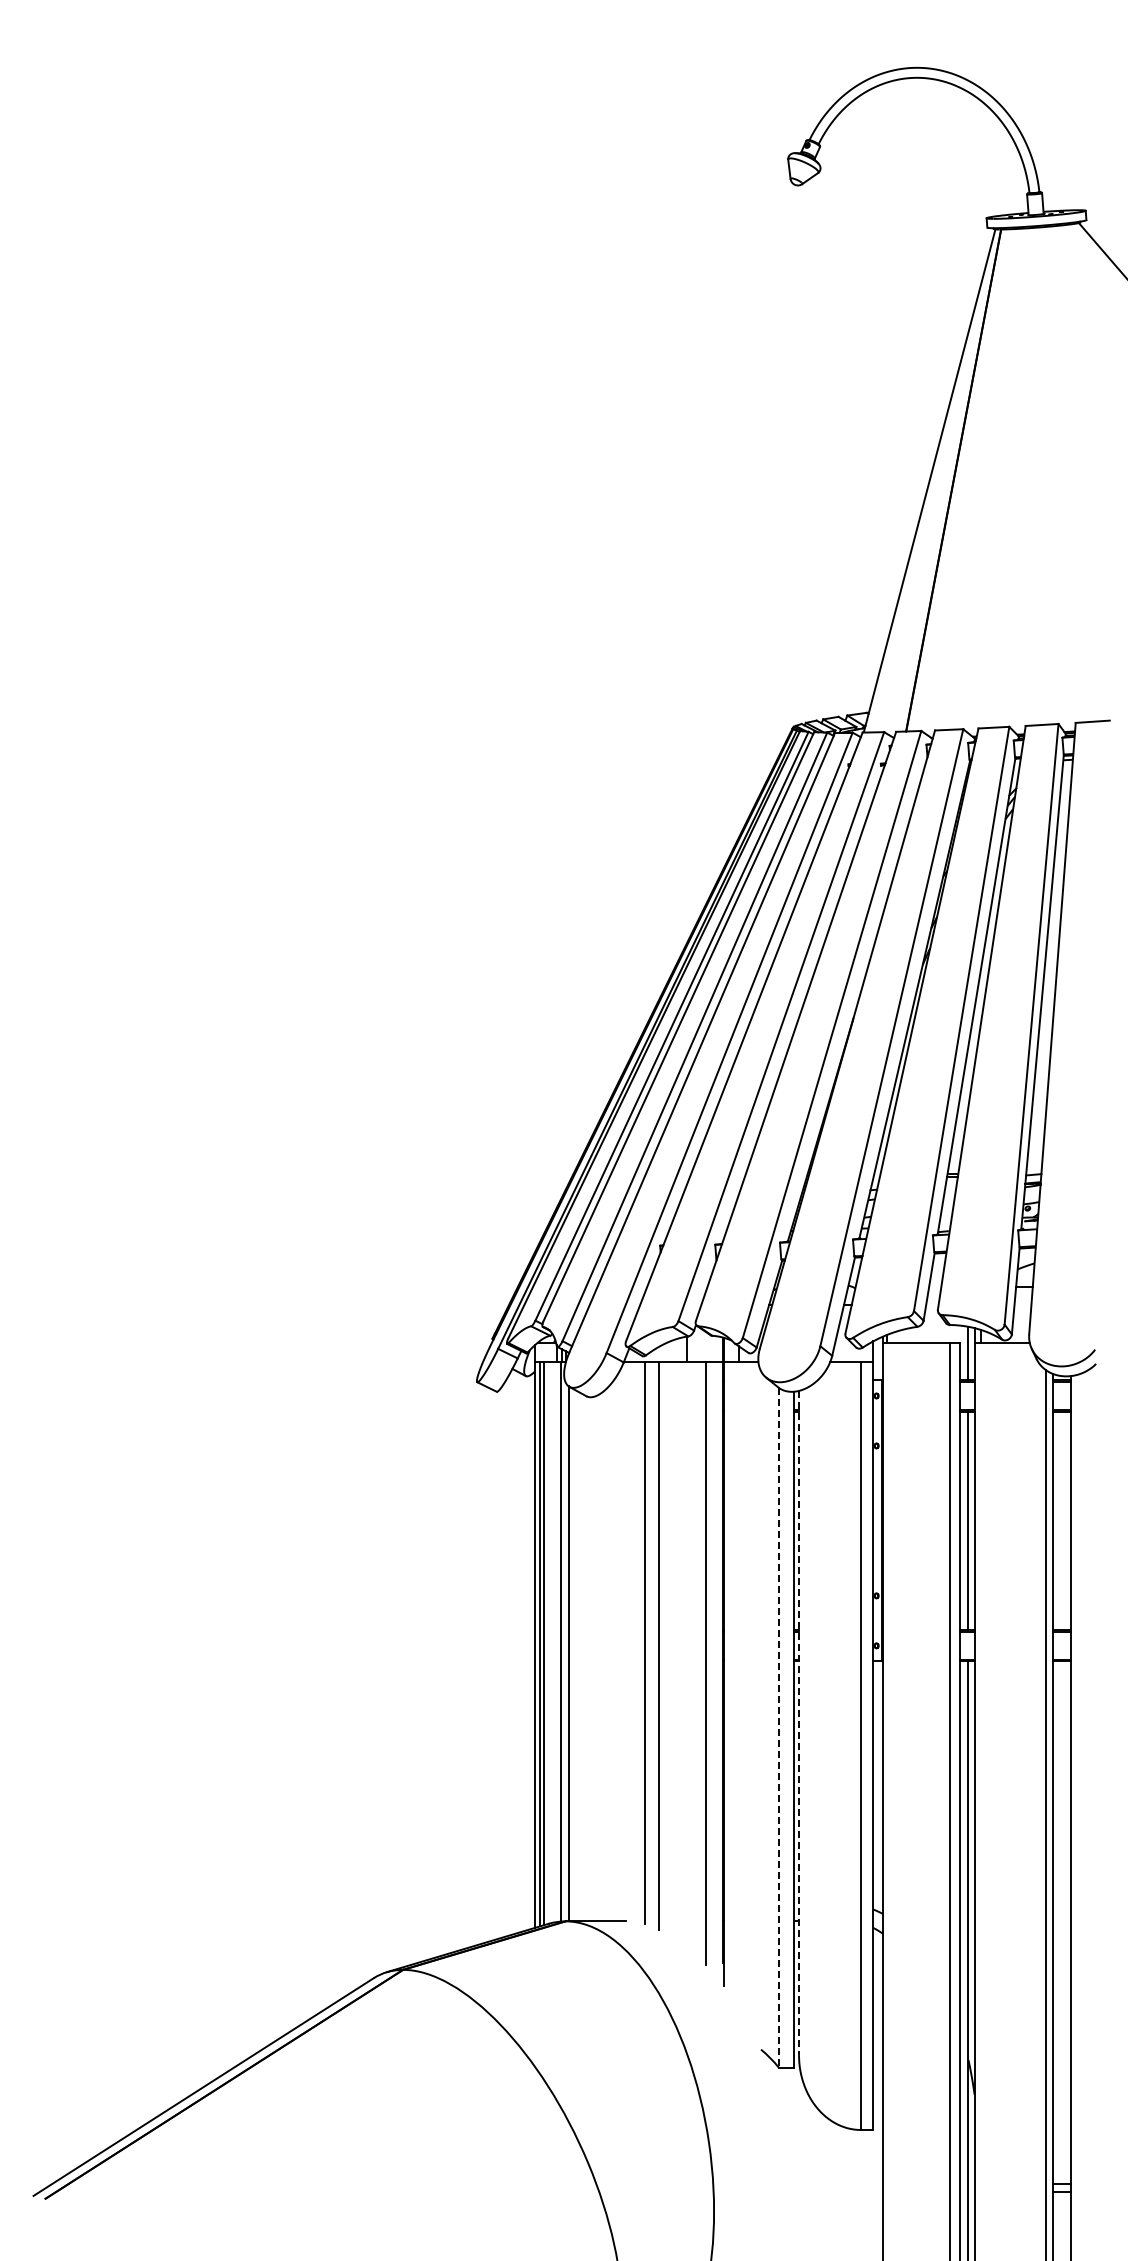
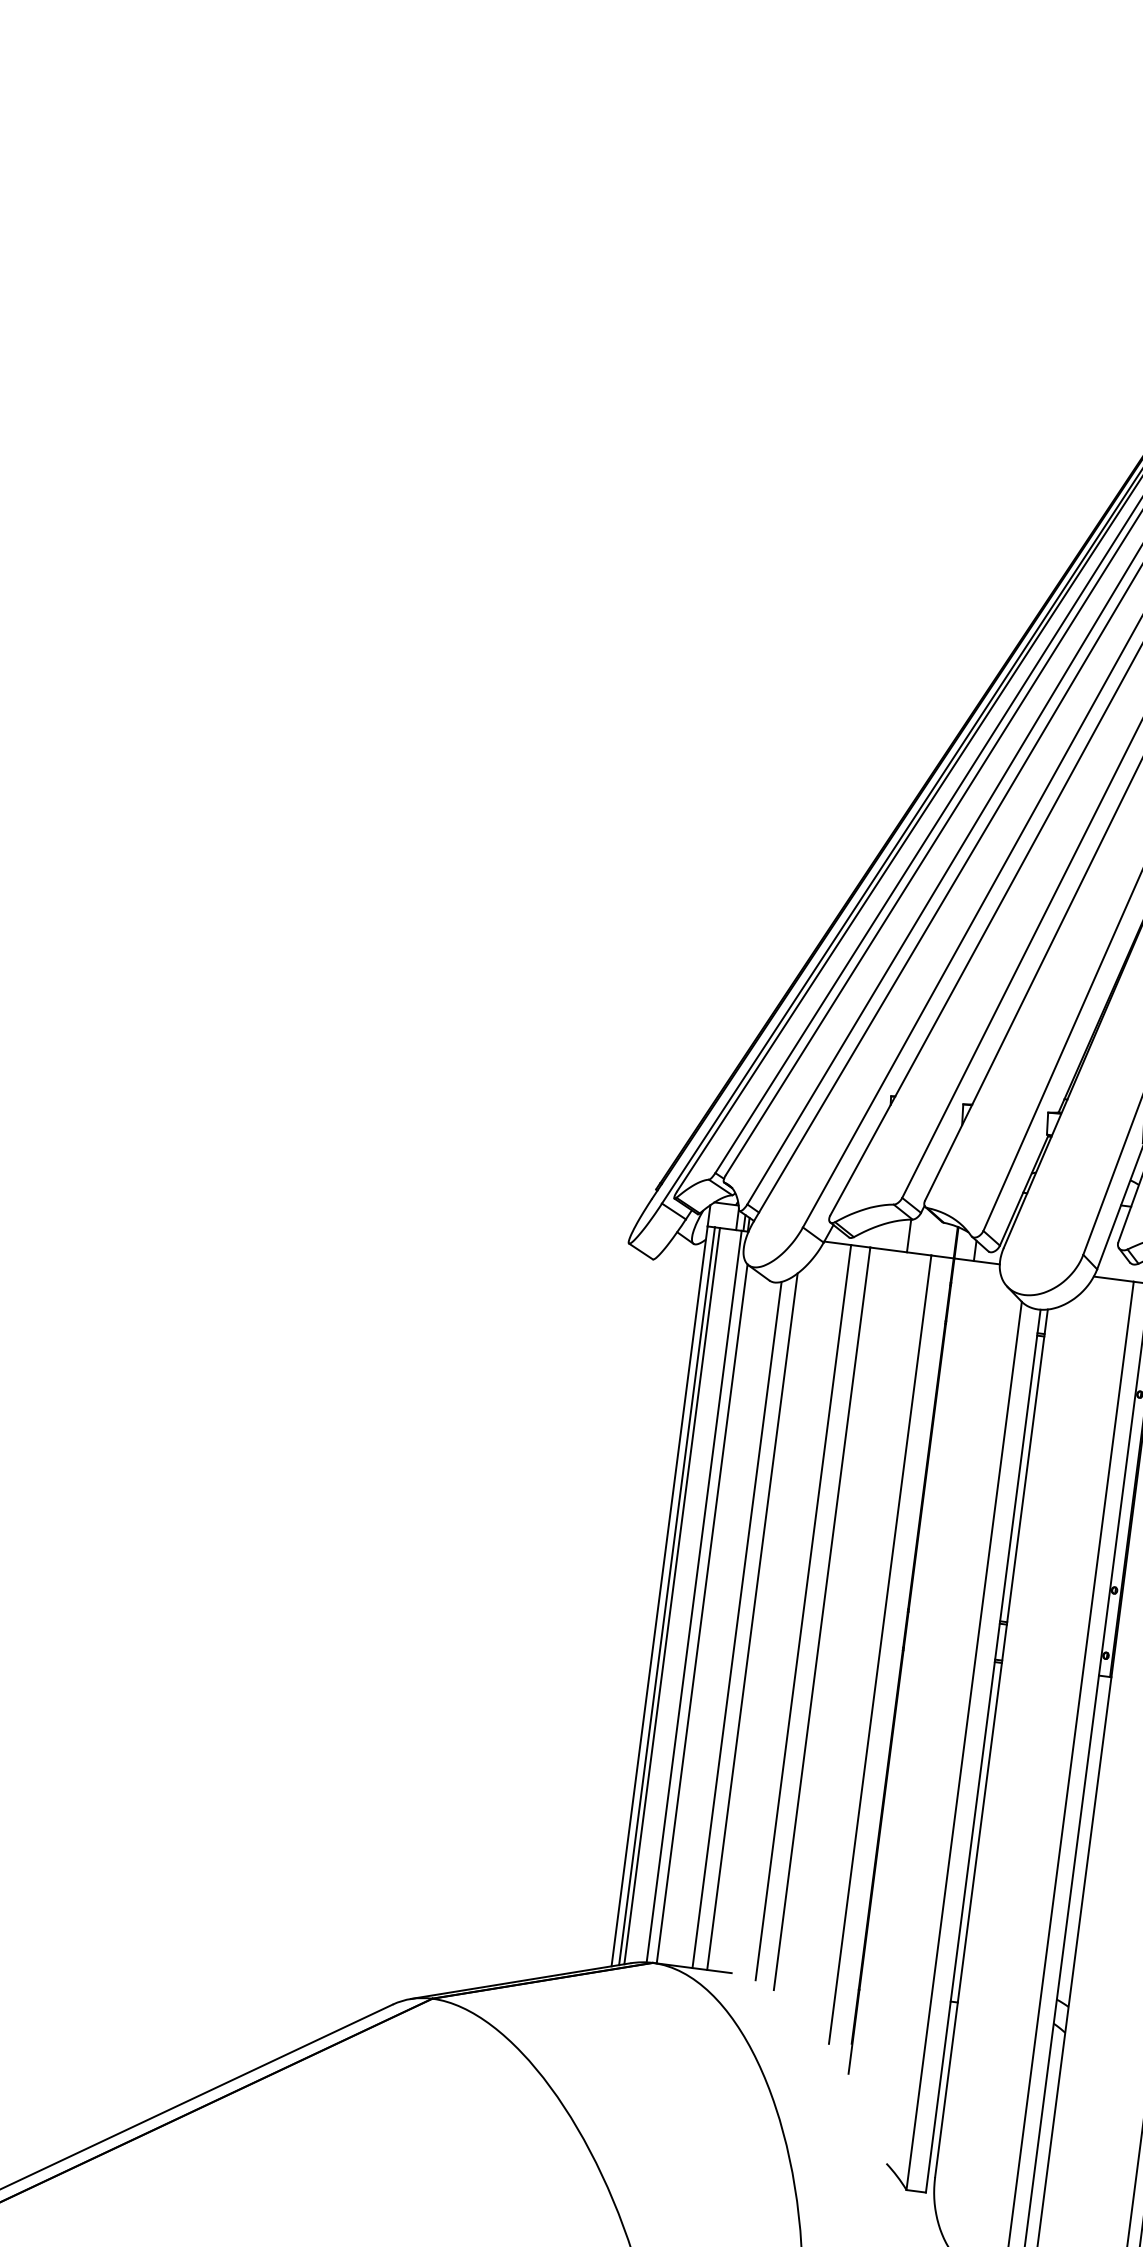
line: (607, 1654) -> (752, 1621), added
line: (595, 1658) -> (736, 1624), added
line: (798, 1723) -> (990, 1743), dashed -> solid
line: (778, 1727) -> (963, 1745), dashed -> solid

